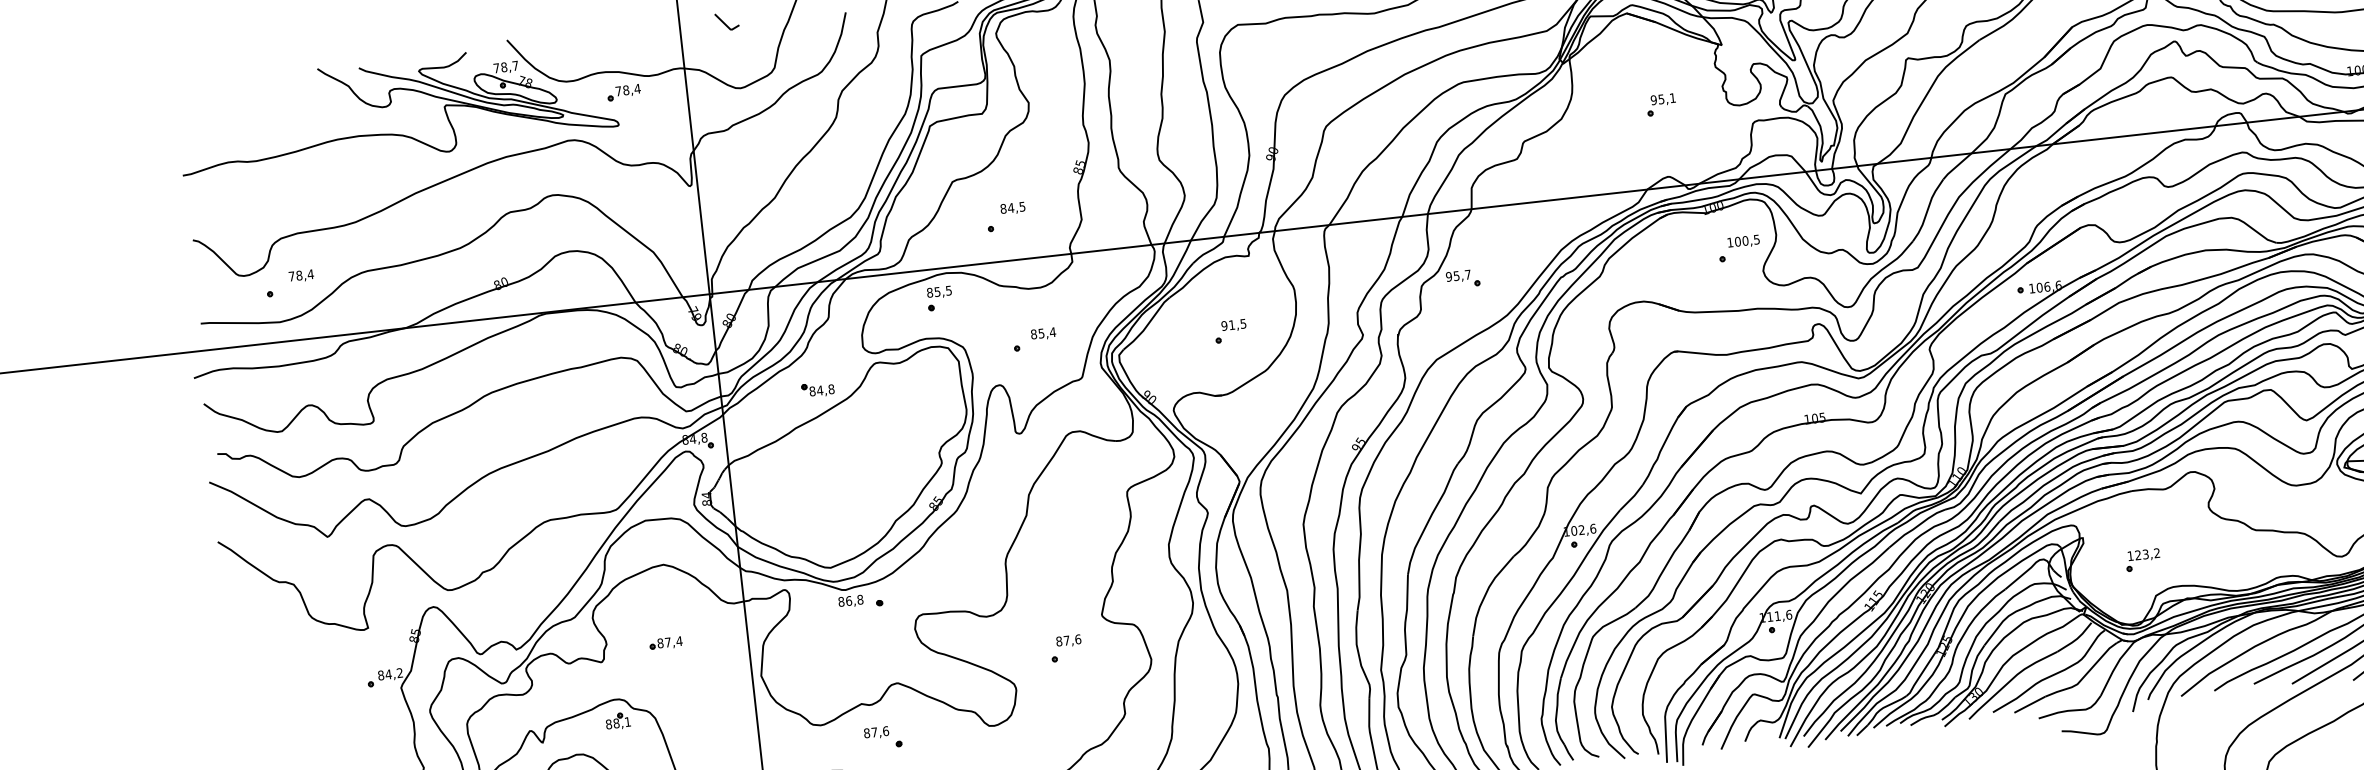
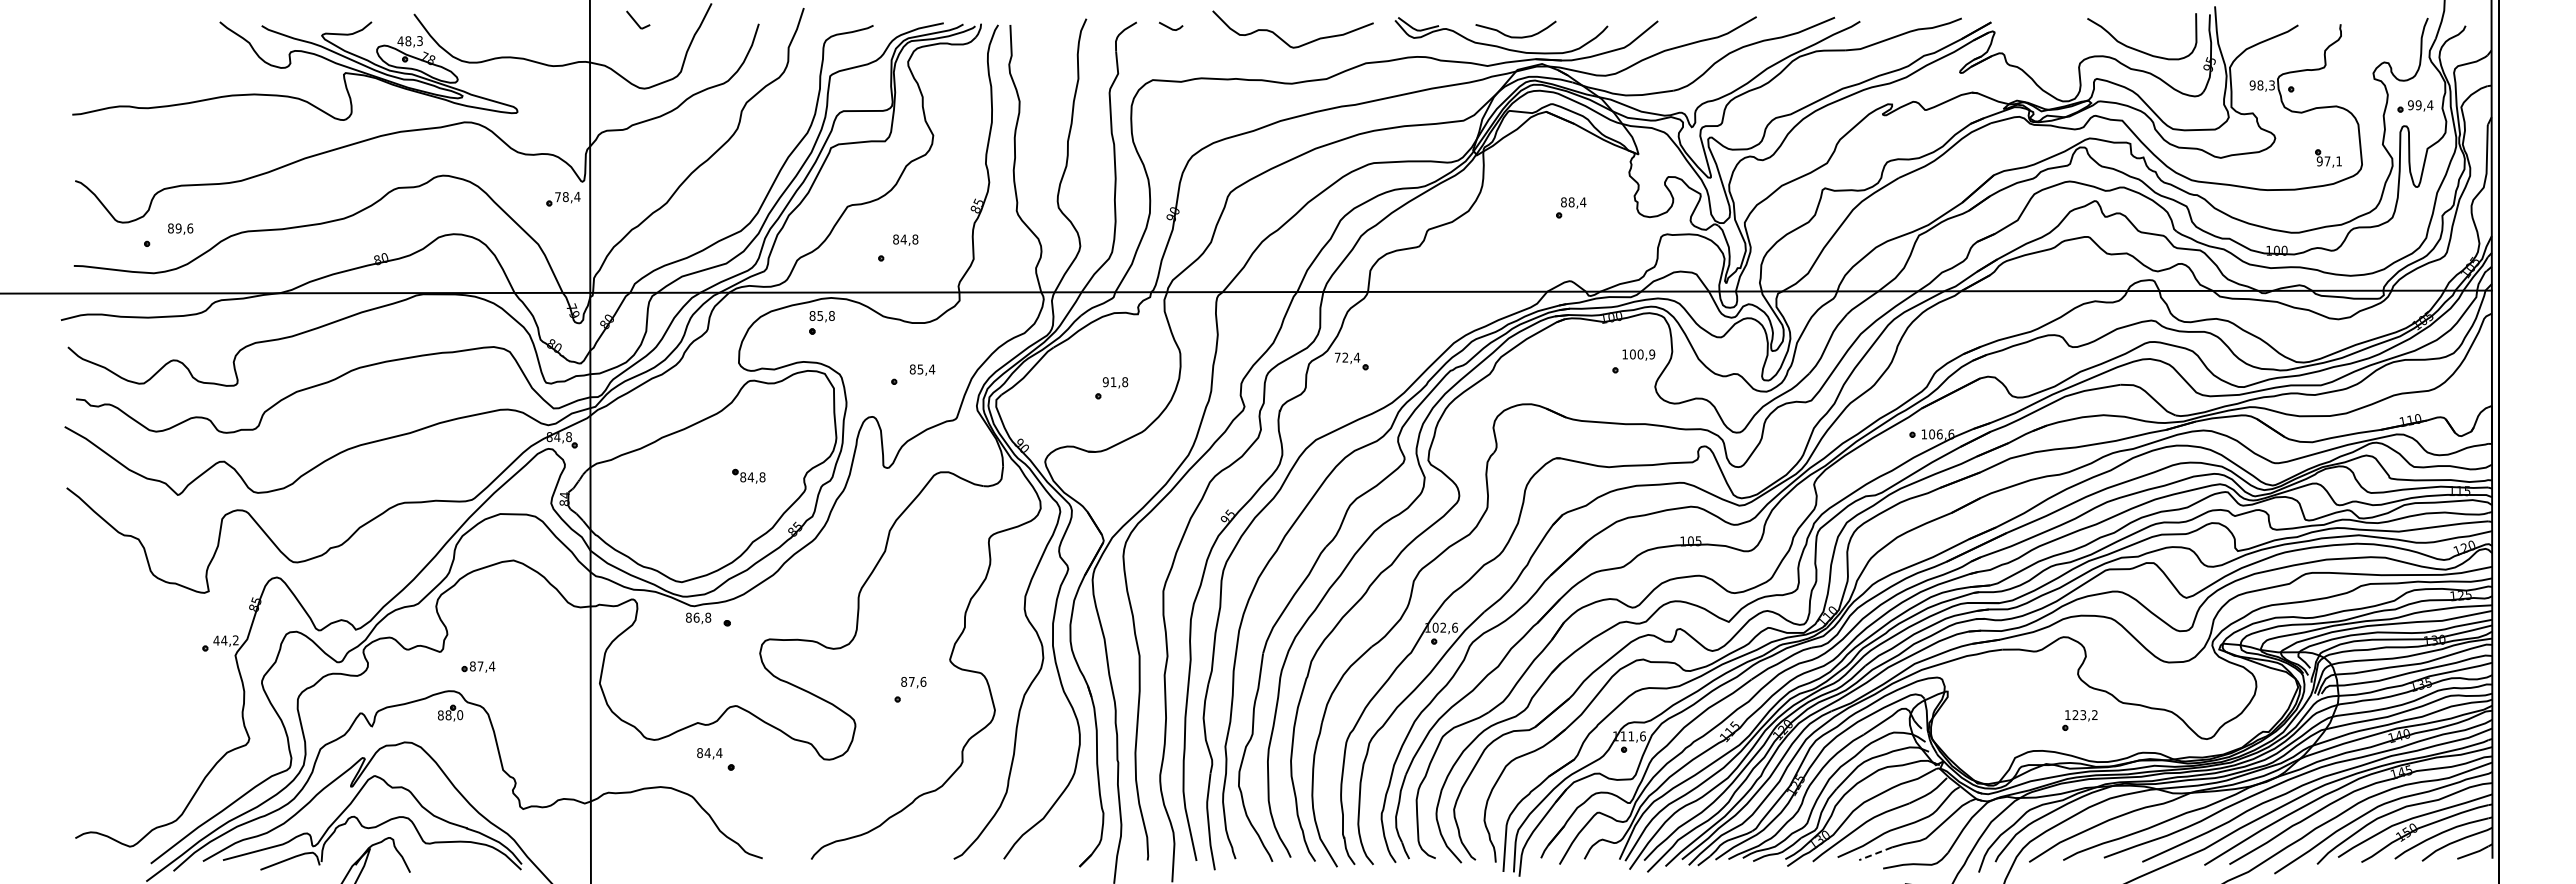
text: (505, 67) -> (409, 41), 78,7 -> 48,3
part: (624, 93) -> (563, 199), moved
text: (1663, 99) -> (1573, 202), 95,1 -> 88,4
text: (1022, 206) -> (915, 239), 84,5 -> 84,8
text: (1757, 239) -> (1652, 354), 100,5 -> 100,9
text: (301, 275) -> (180, 228), 78,4 -> 89,6
text: (1458, 275) -> (1347, 357), 95,7 -> 72,4
text: (948, 290) -> (831, 315), 85,5 -> 85,8
text: (1243, 324) -> (1125, 382), 91,5 -> 91,8
part: (817, 389) -> (748, 475), moved
part: (2142, 560) -> (2079, 720), moved
part: (666, 642) -> (478, 666), moved
text: (381, 675) -> (216, 640), 84,2 -> 44,2
line: (2029, 704) -> (1875, 853), solid -> dashed
text: (628, 722) -> (460, 715), 88,1 -> 88,0
text: (880, 732) -> (713, 753), 87,6 -> 84,4

